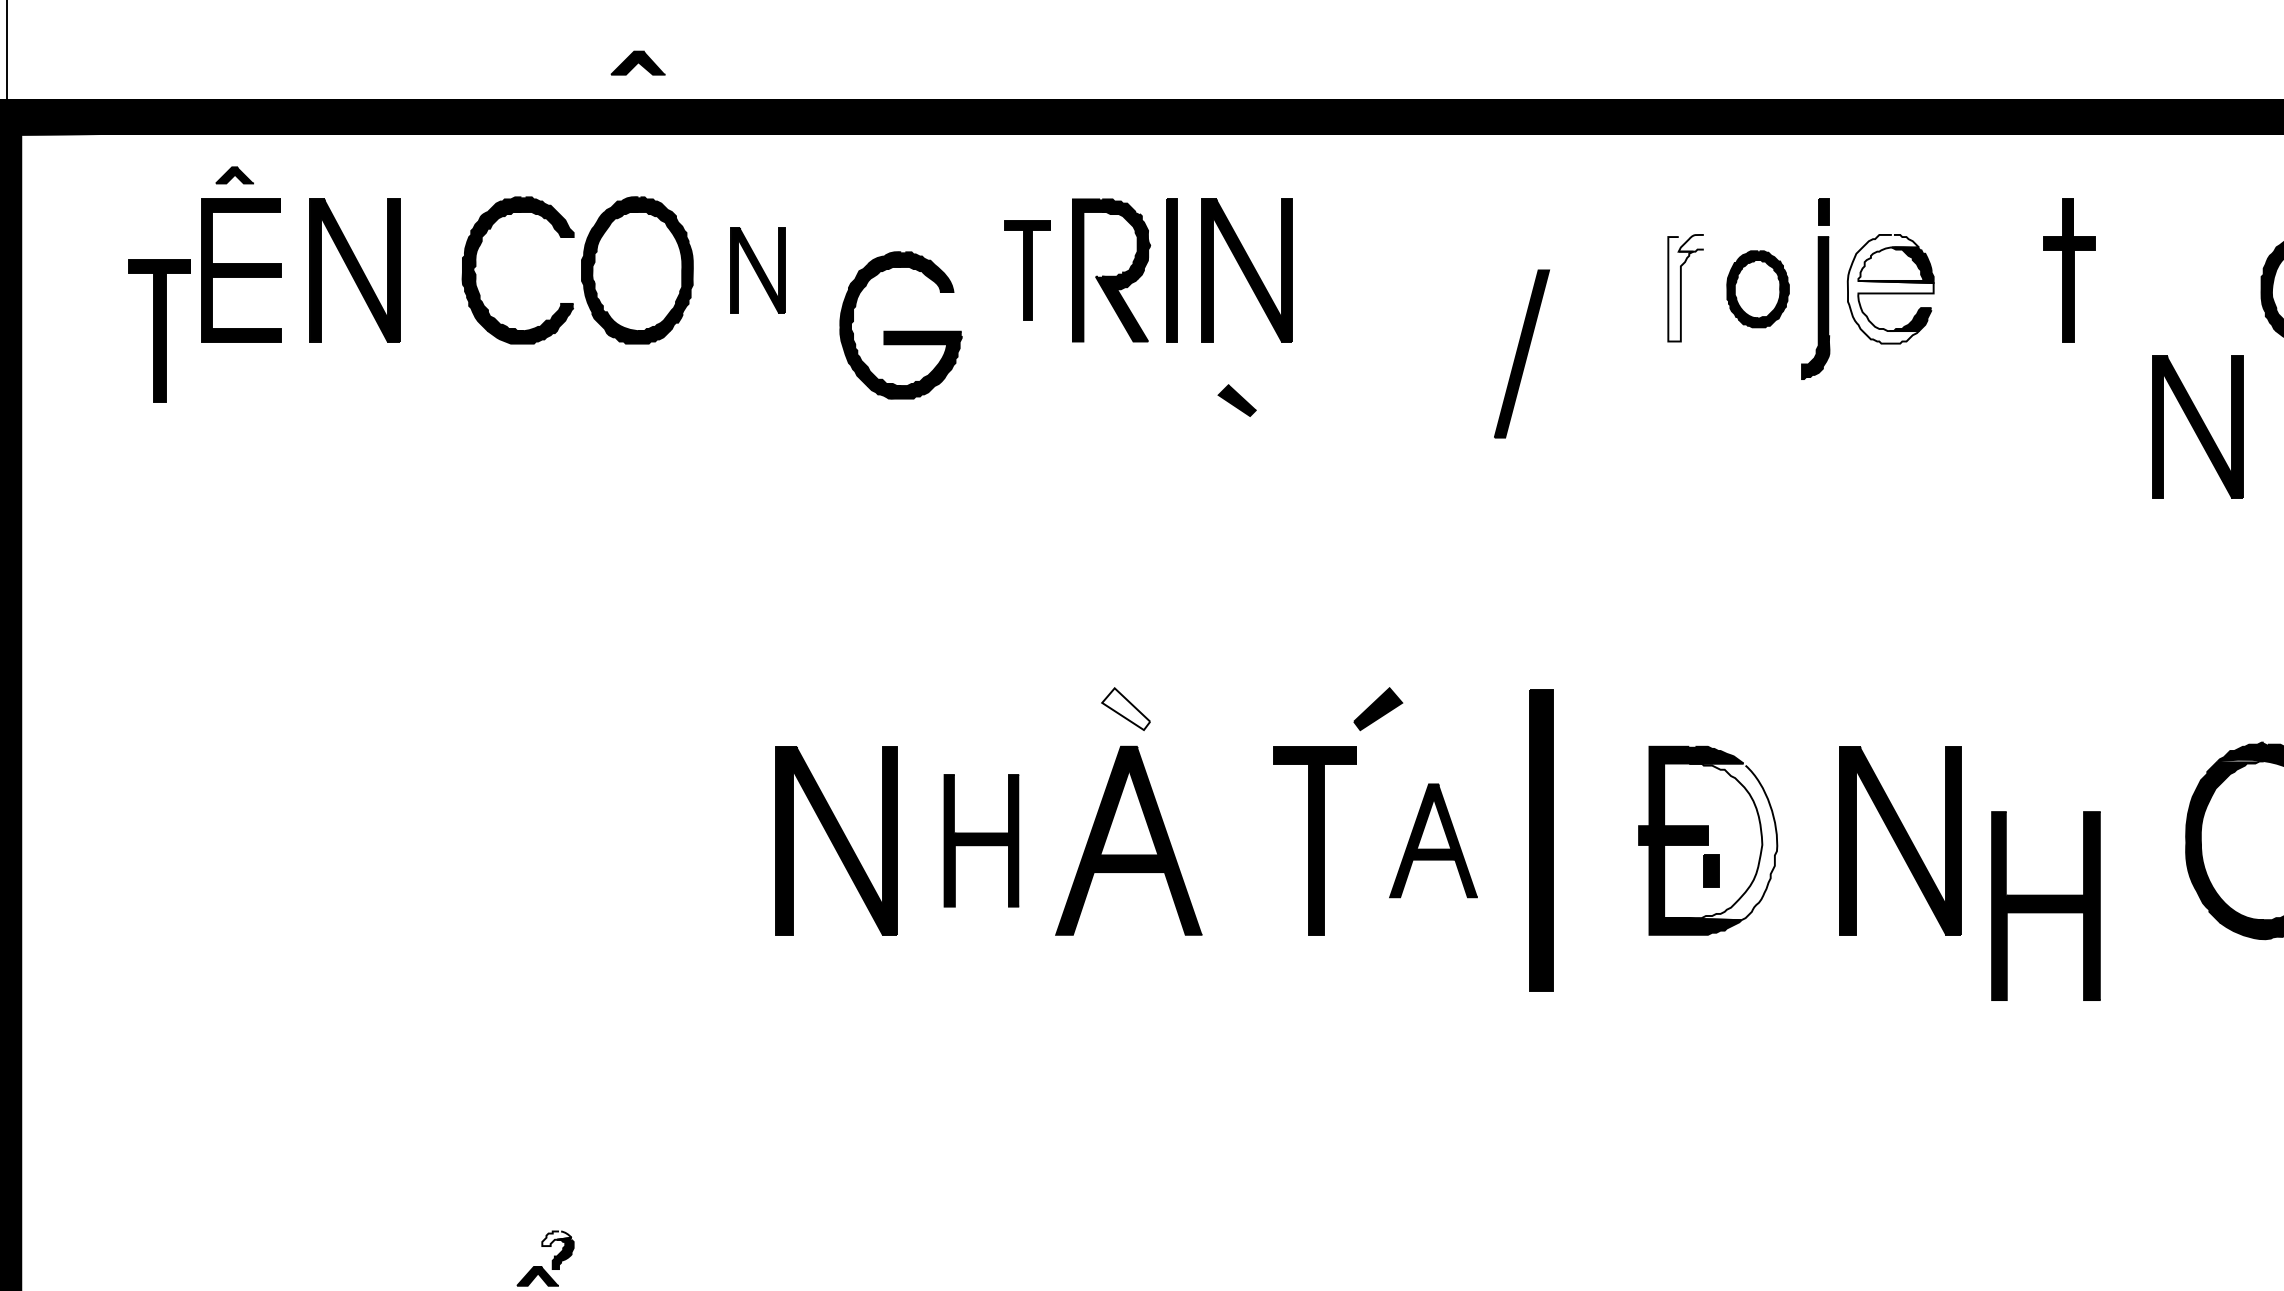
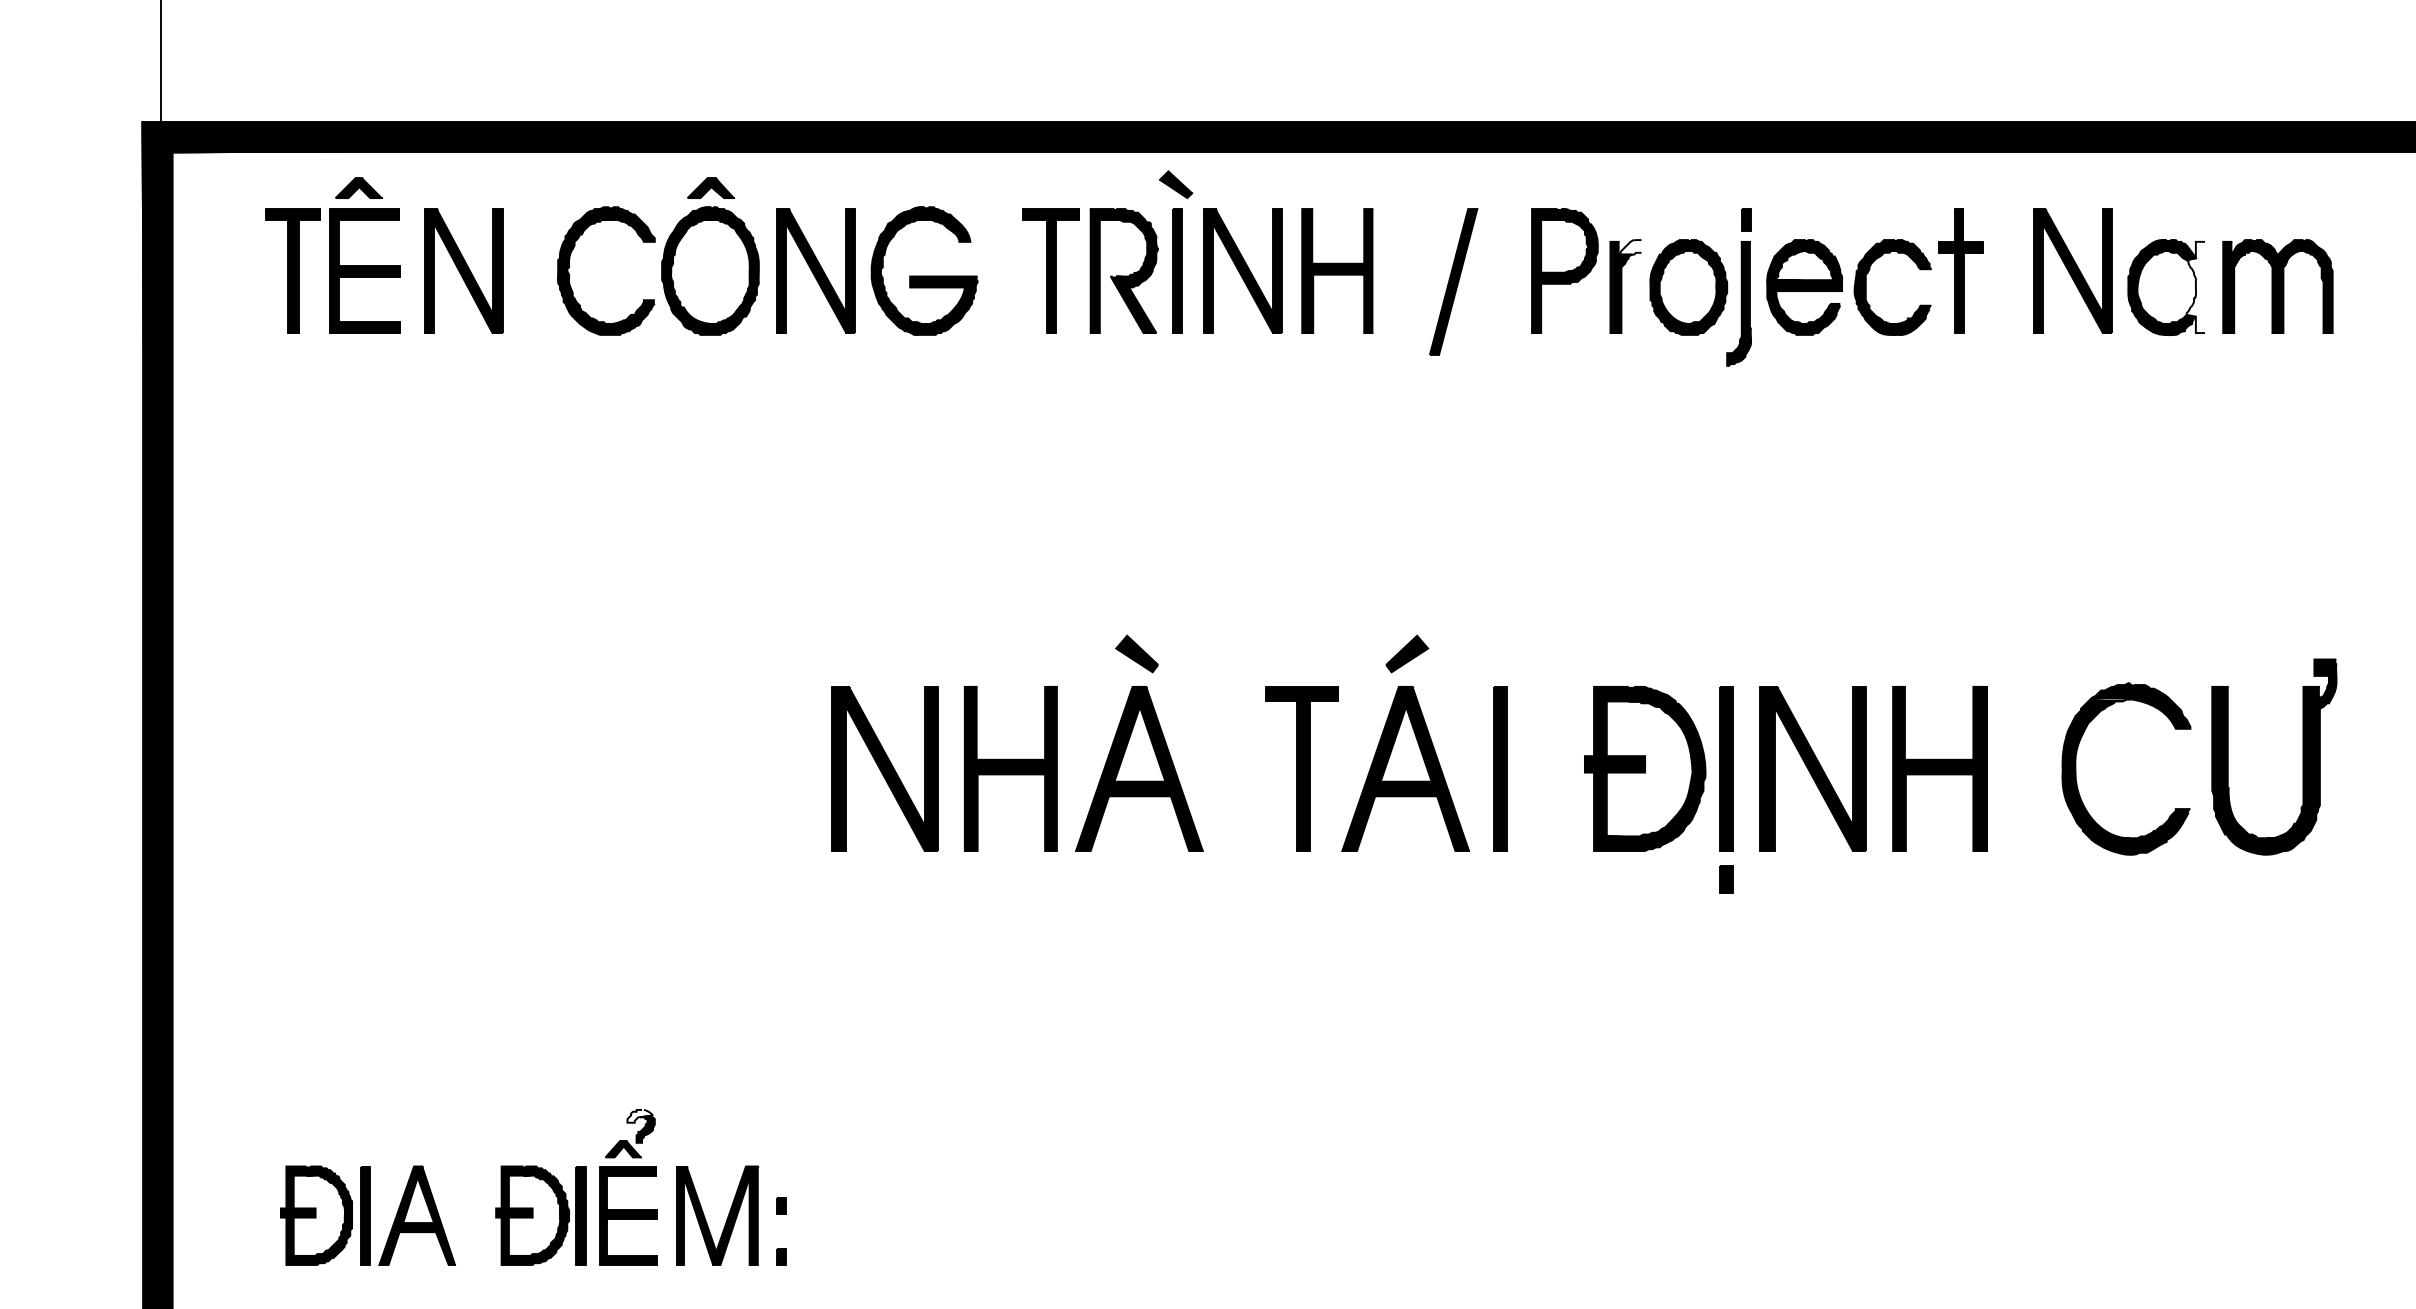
part: (637, 62) -> (710, 187), moved
part: (234, 174) -> (358, 187), size x1.43
part: (757, 269) -> (815, 270), size x1.67
part: (1026, 269) -> (1050, 270), size x1.43
part: (1355, 269) -> (1337, 270), added
part: (1615, 269) -> (1564, 270), added
fill: (1680, 289) -> (1621, 287), added
part: (1757, 289) -> (1688, 287), size x1.43
fill: (1890, 289) -> (1804, 287), added
part: (1961, 289) -> (1866, 287), added
part: (900, 324) -> (924, 270), moved
part: (158, 330) -> (292, 270), moved
part: (1521, 353) -> (1453, 281), moved
part: (1236, 400) -> (1175, 184), moved
part: (2197, 426) -> (2072, 270), moved
fill: (1126, 708) -> (1137, 653), added
part: (1378, 708) -> (1407, 653), moved
part: (981, 840) -> (1010, 768), size x1.43
part: (1433, 840) -> (1405, 768), size x1.67
part: (1542, 840) -> (1500, 768), size x0.62
part: (1801, 840) -> (1726, 768), added
fill: (1719, 841) -> (1655, 769), added
part: (1711, 871) -> (1726, 879), moved
part: (2045, 905) -> (1939, 768), moved

